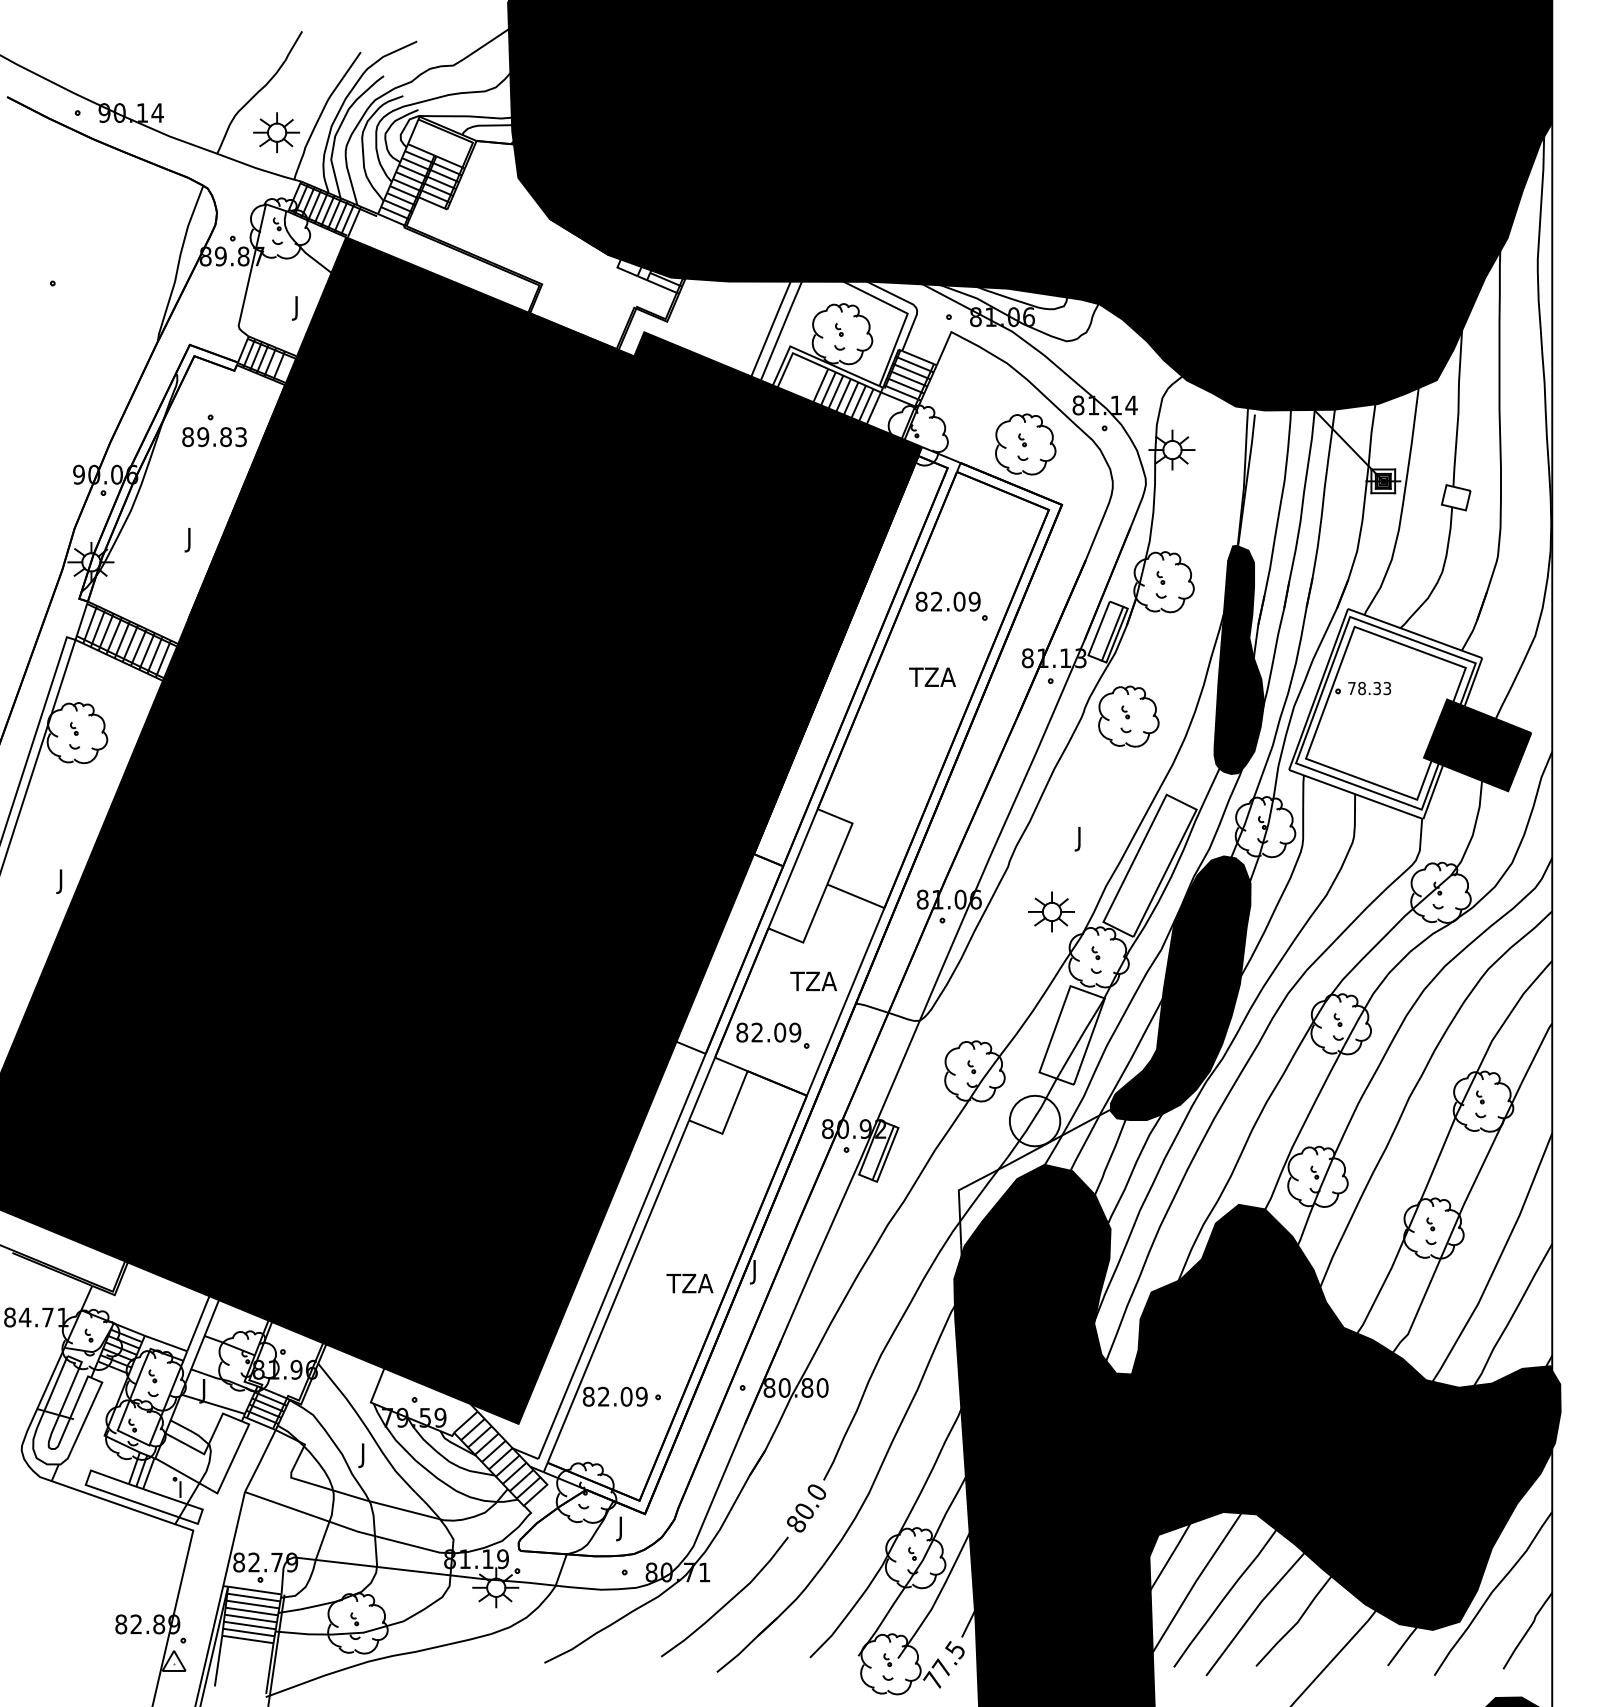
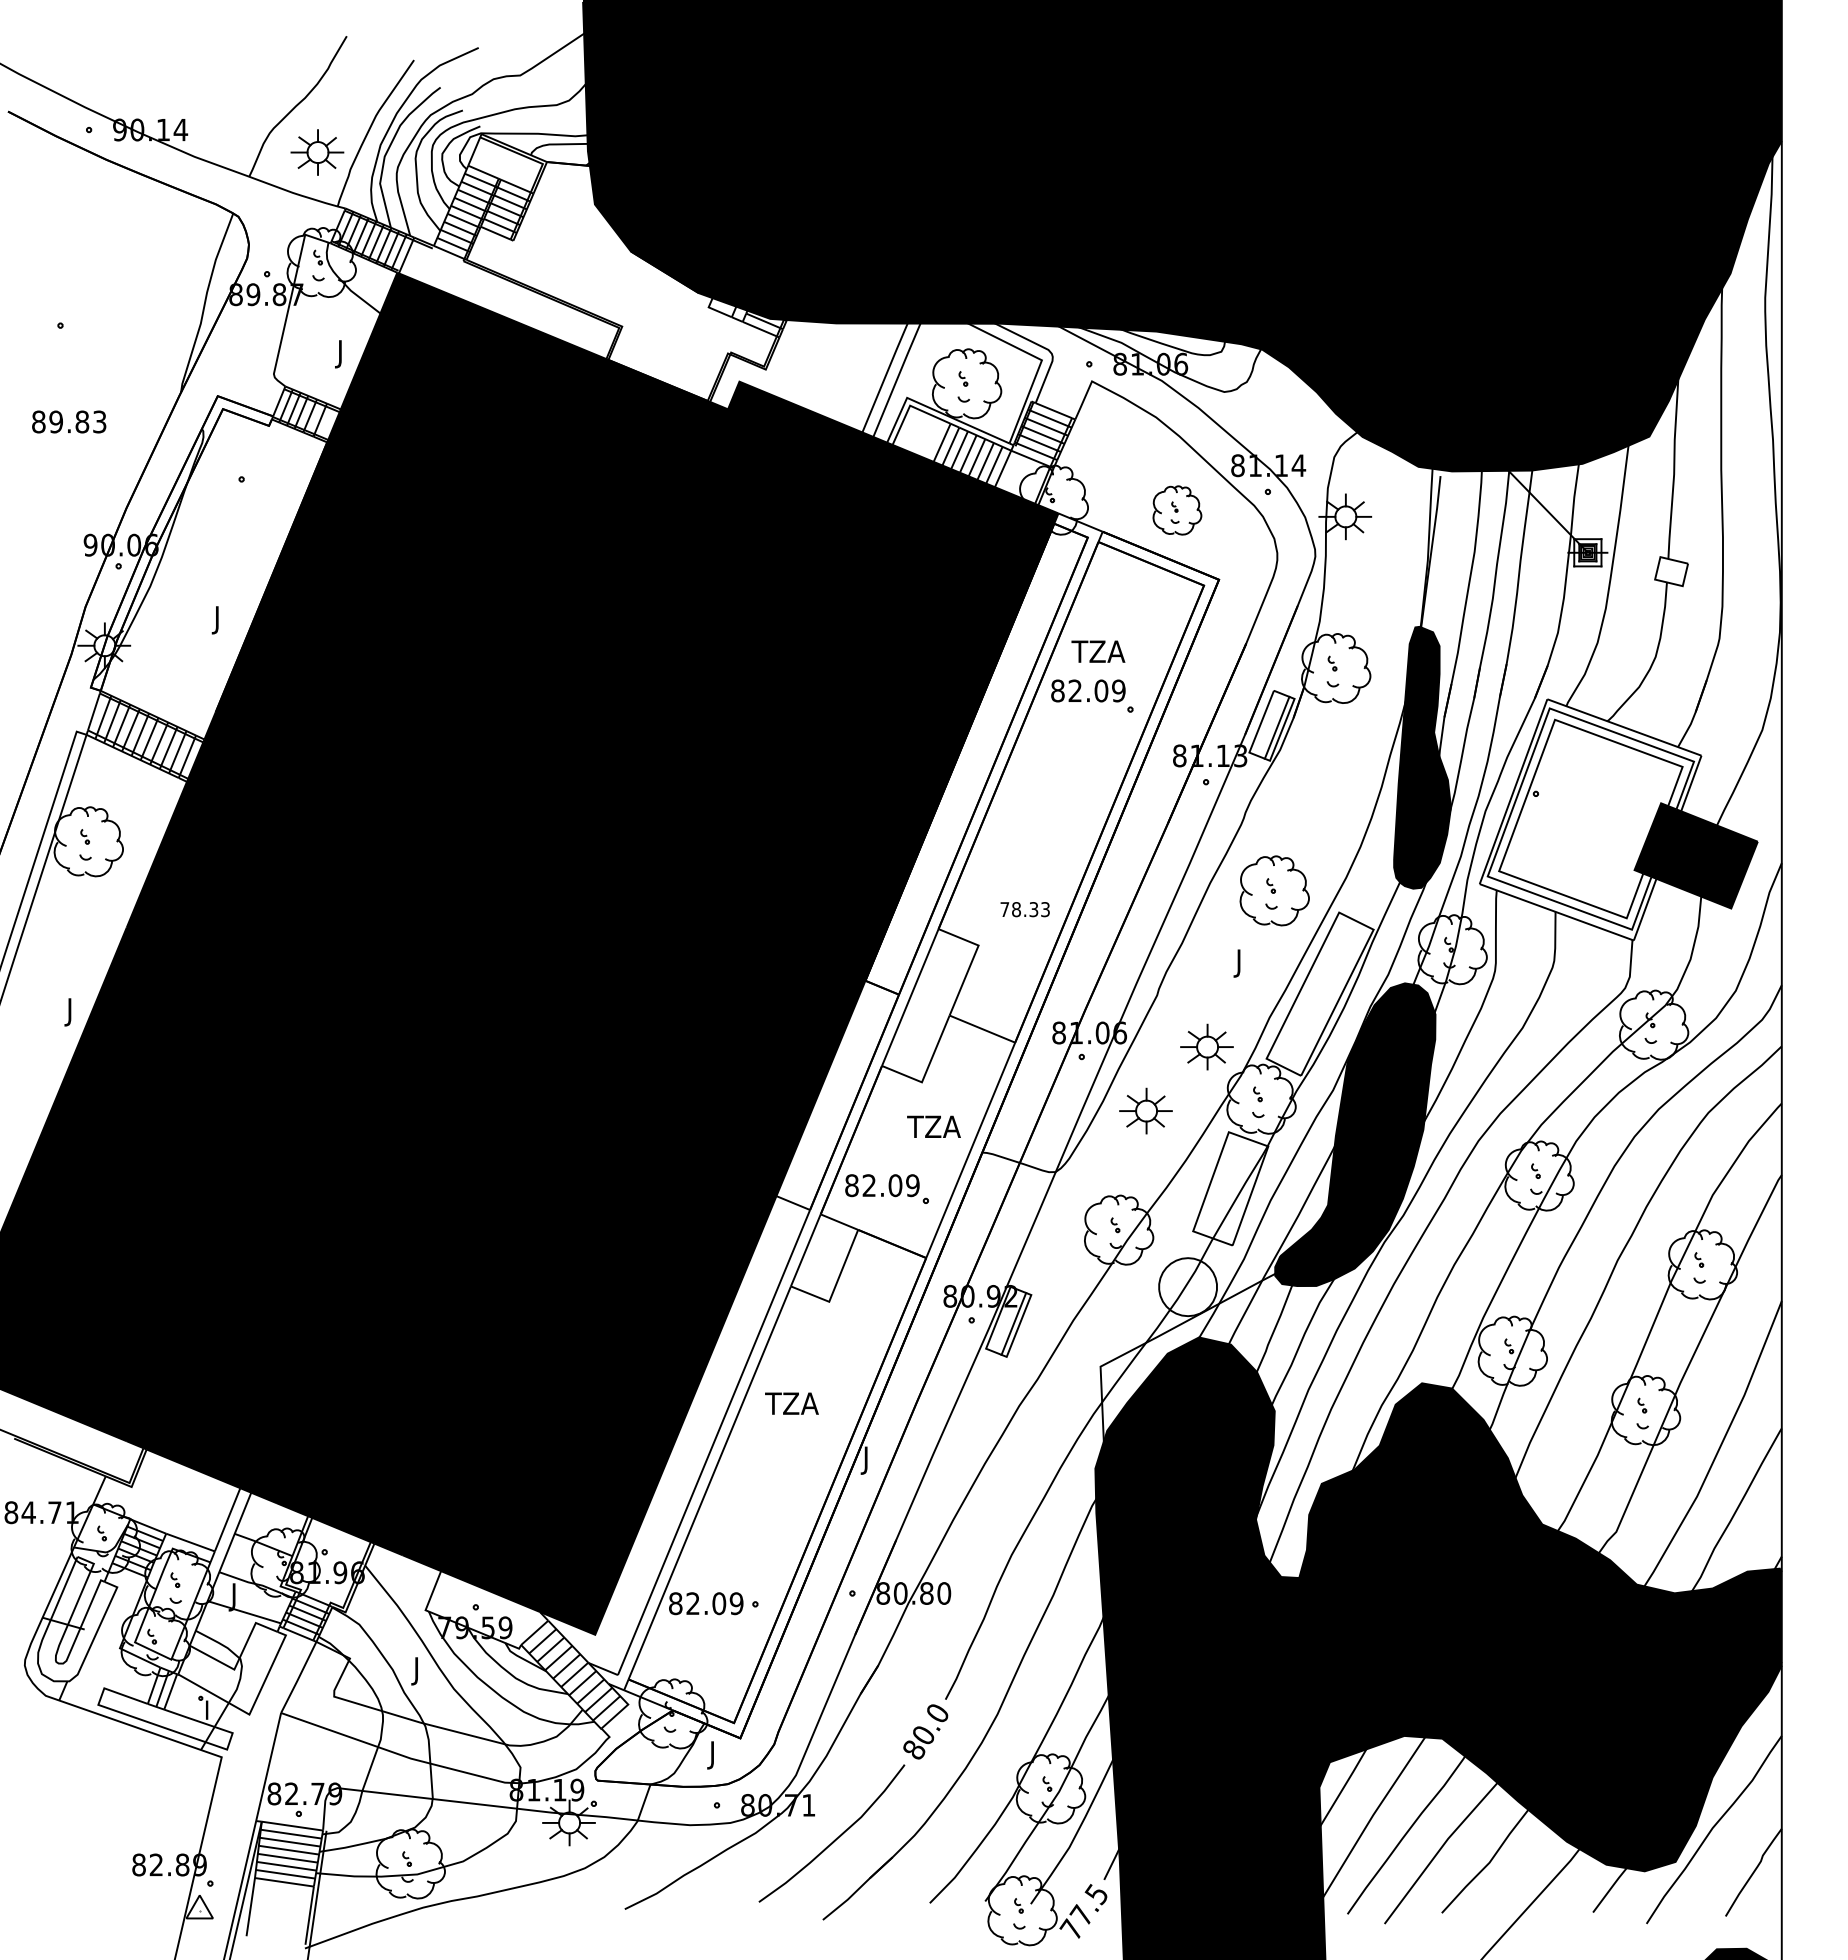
text: (214, 436) -> (69, 421), moved
part: (1025, 444) -> (1177, 510), size x0.7
text: (932, 677) -> (1098, 651), moved
text: (1369, 688) -> (1024, 909), moved
part: (1128, 716) -> (1274, 890), moved
part: (997, 967) -> (1145, 1110), added
text: (689, 1283) -> (791, 1403), moved
fill: (1556, 1409) -> (1786, 1618), removed

